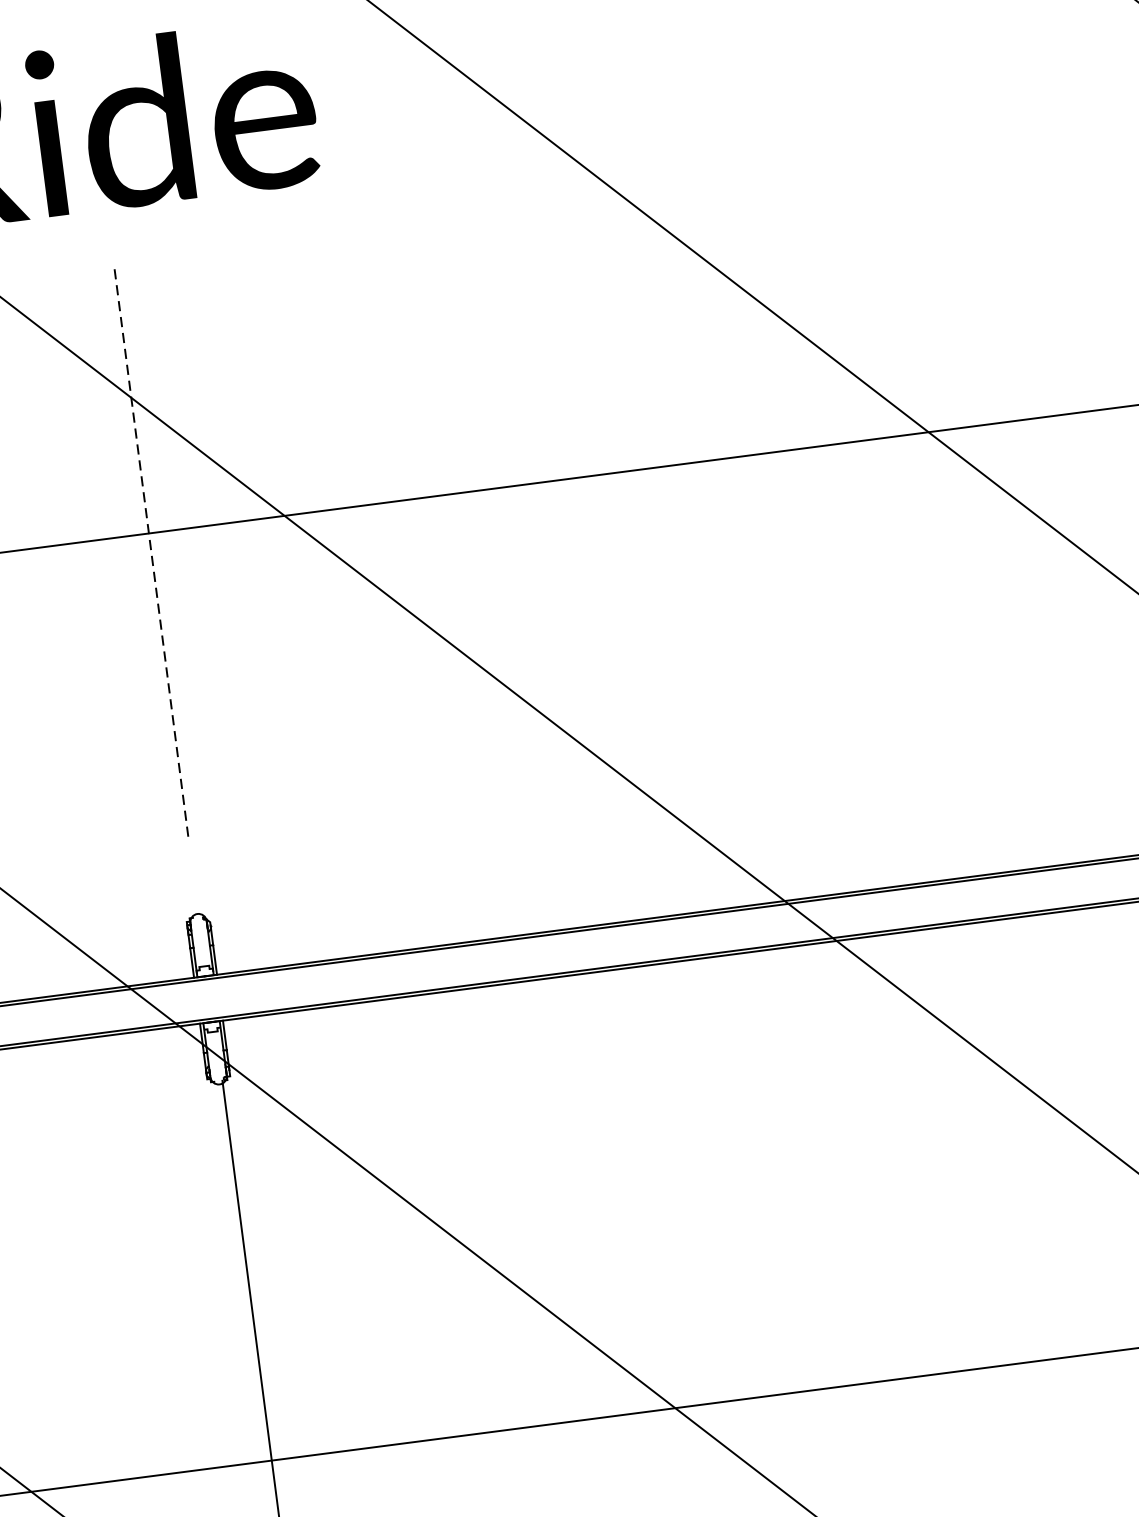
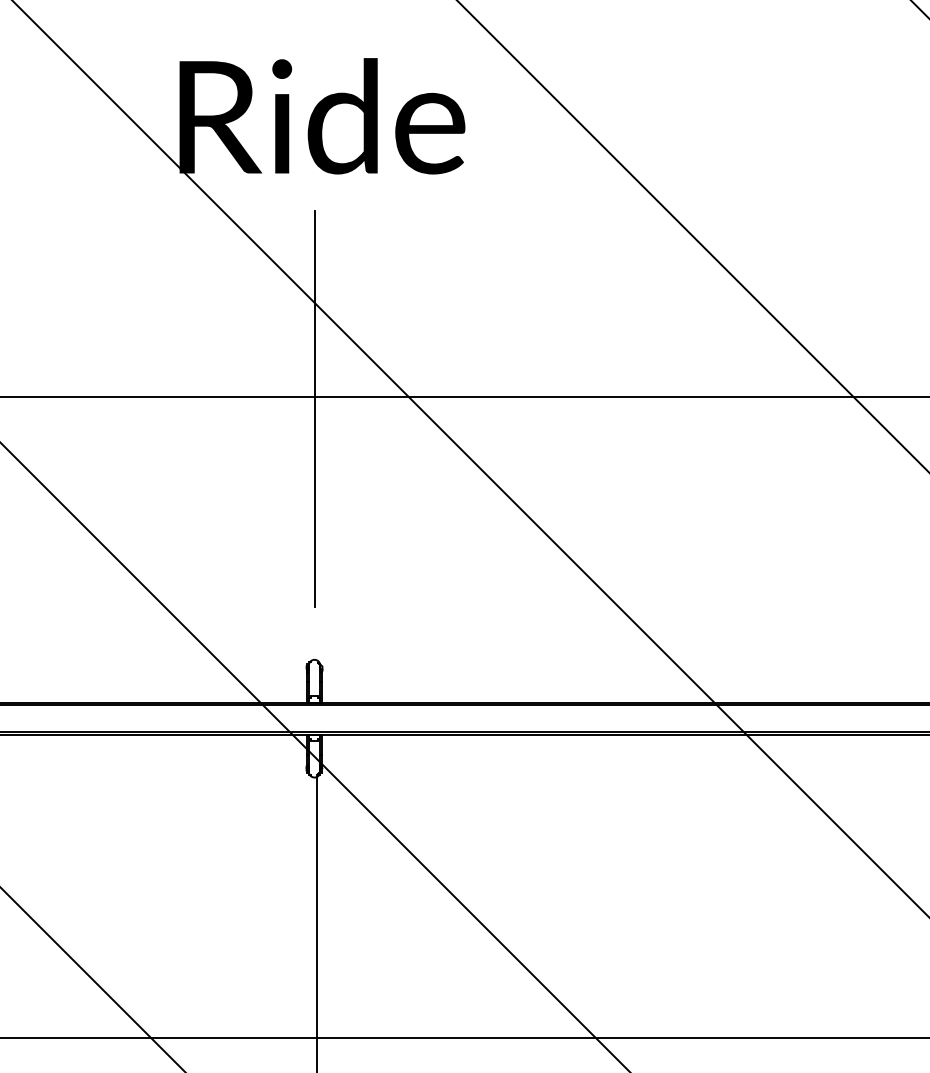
line: (151, 549) -> (315, 408), dashed -> solid

